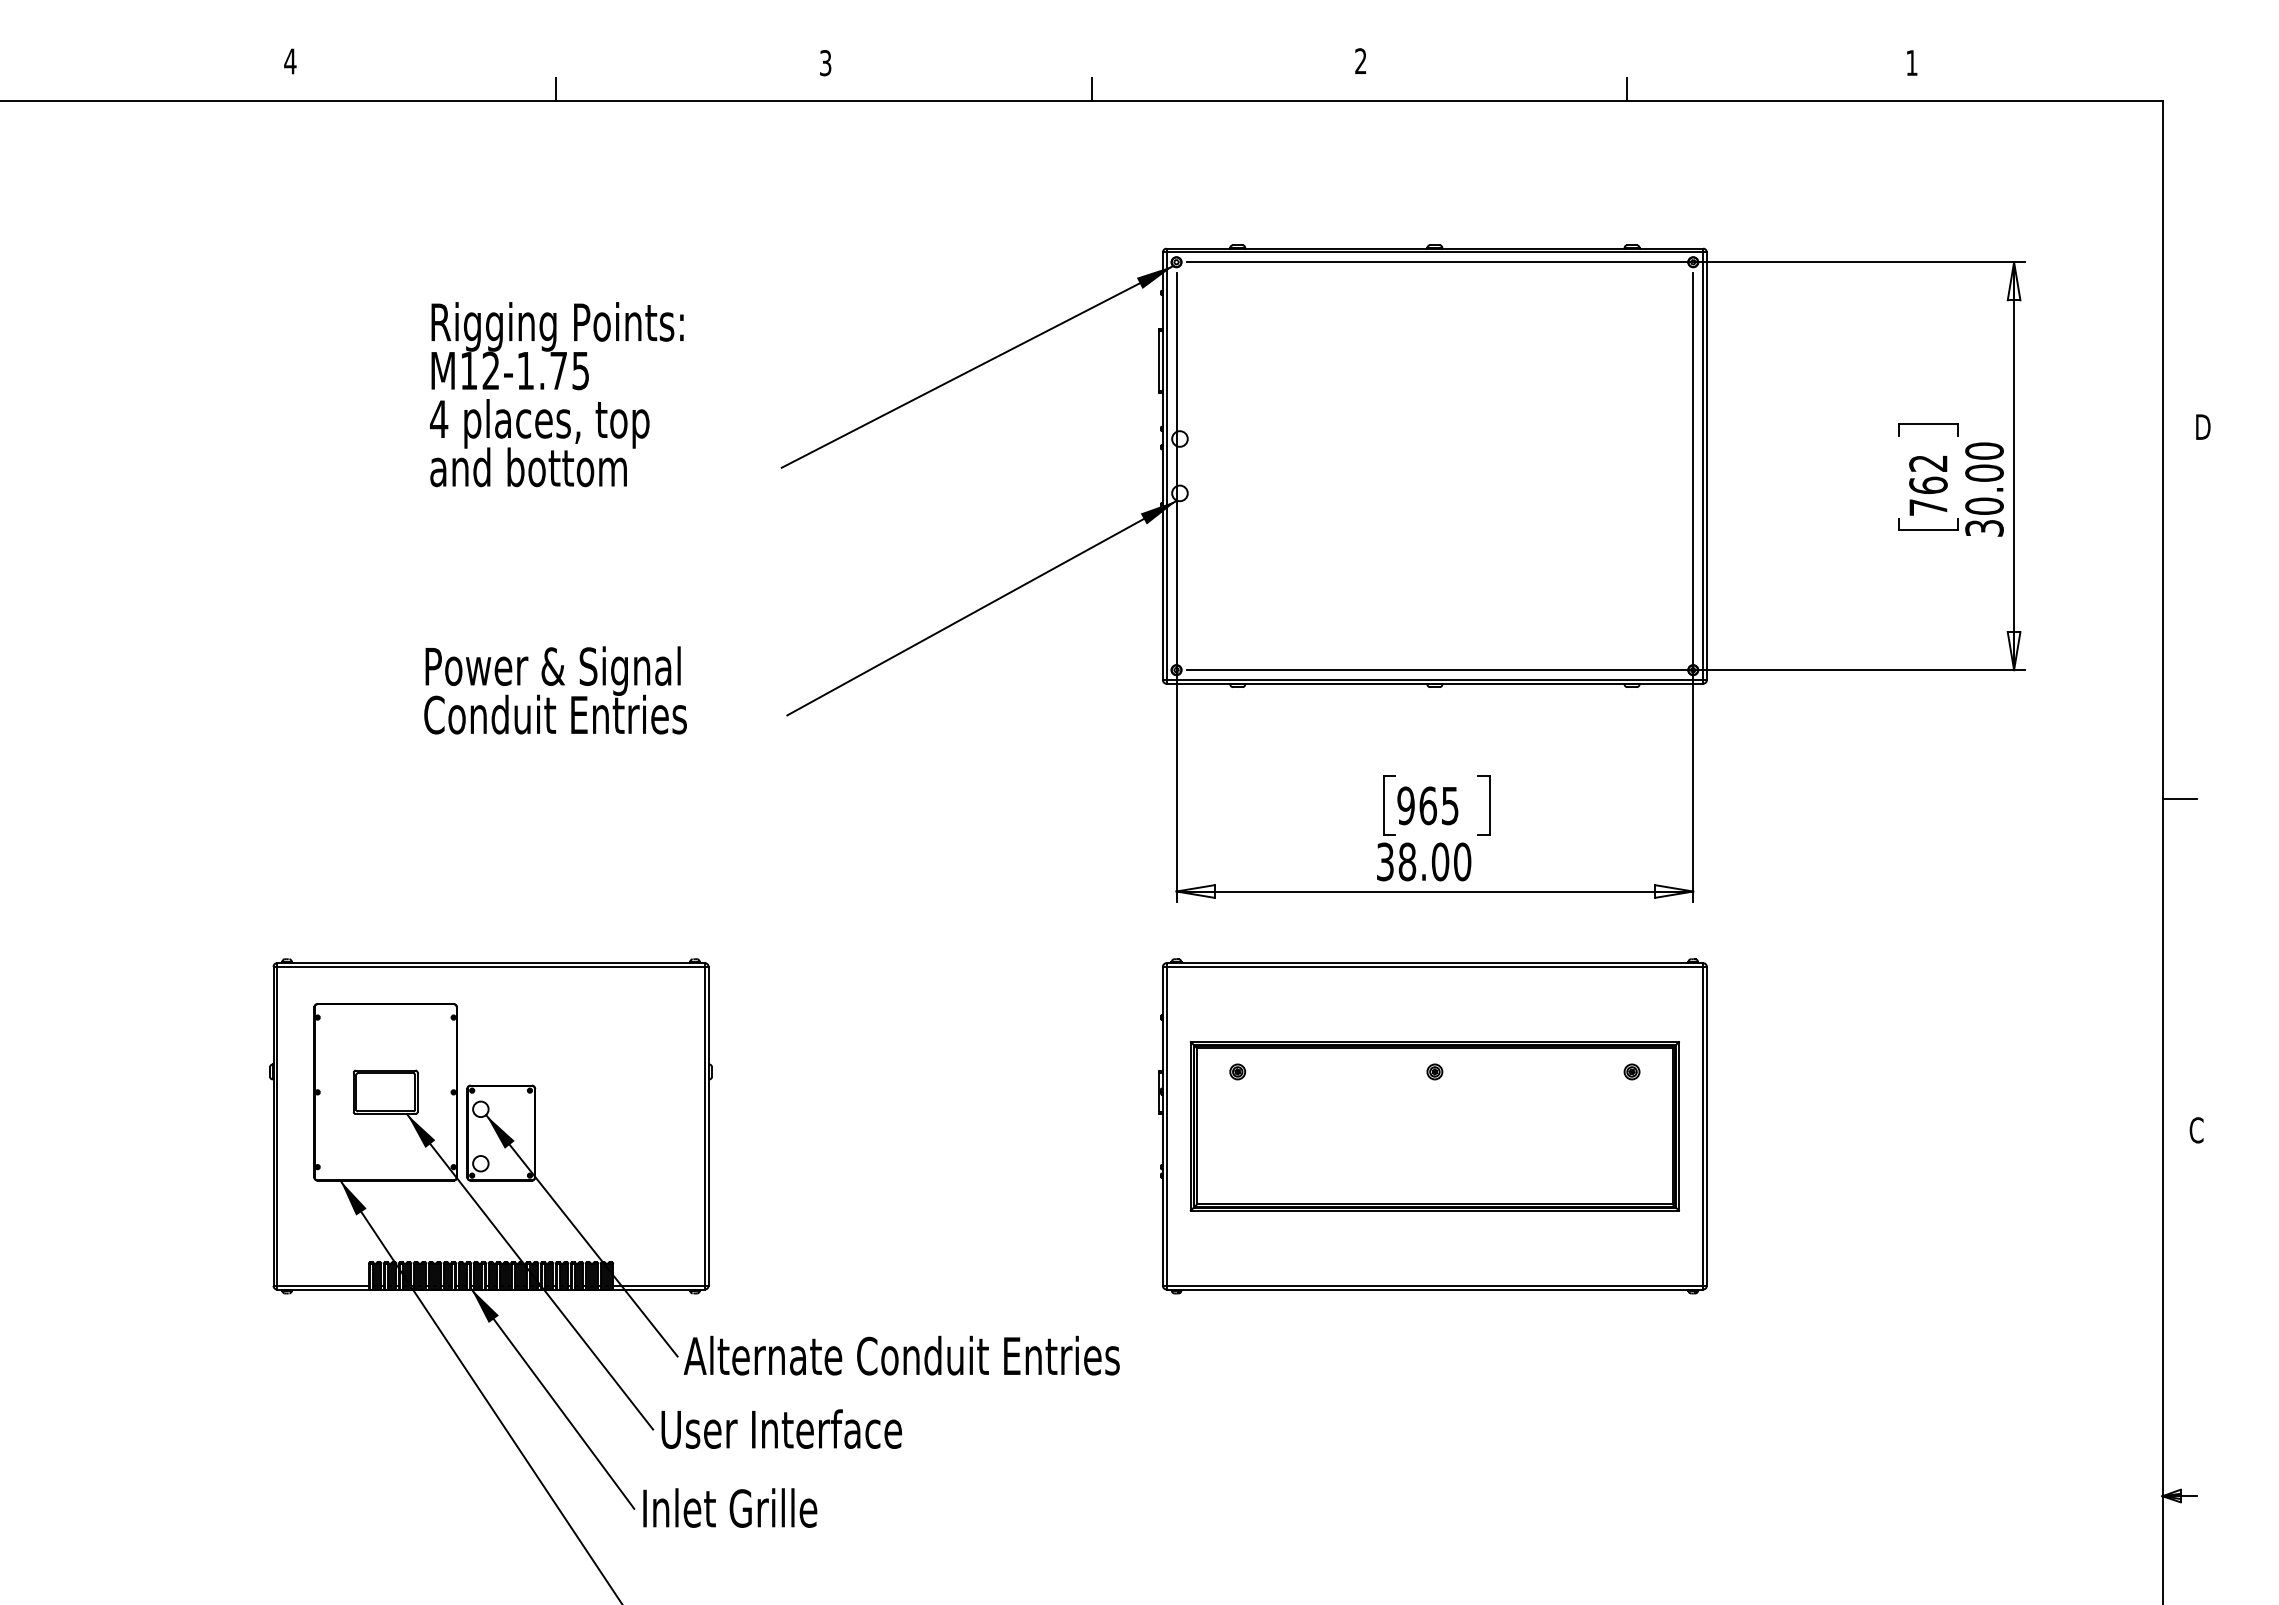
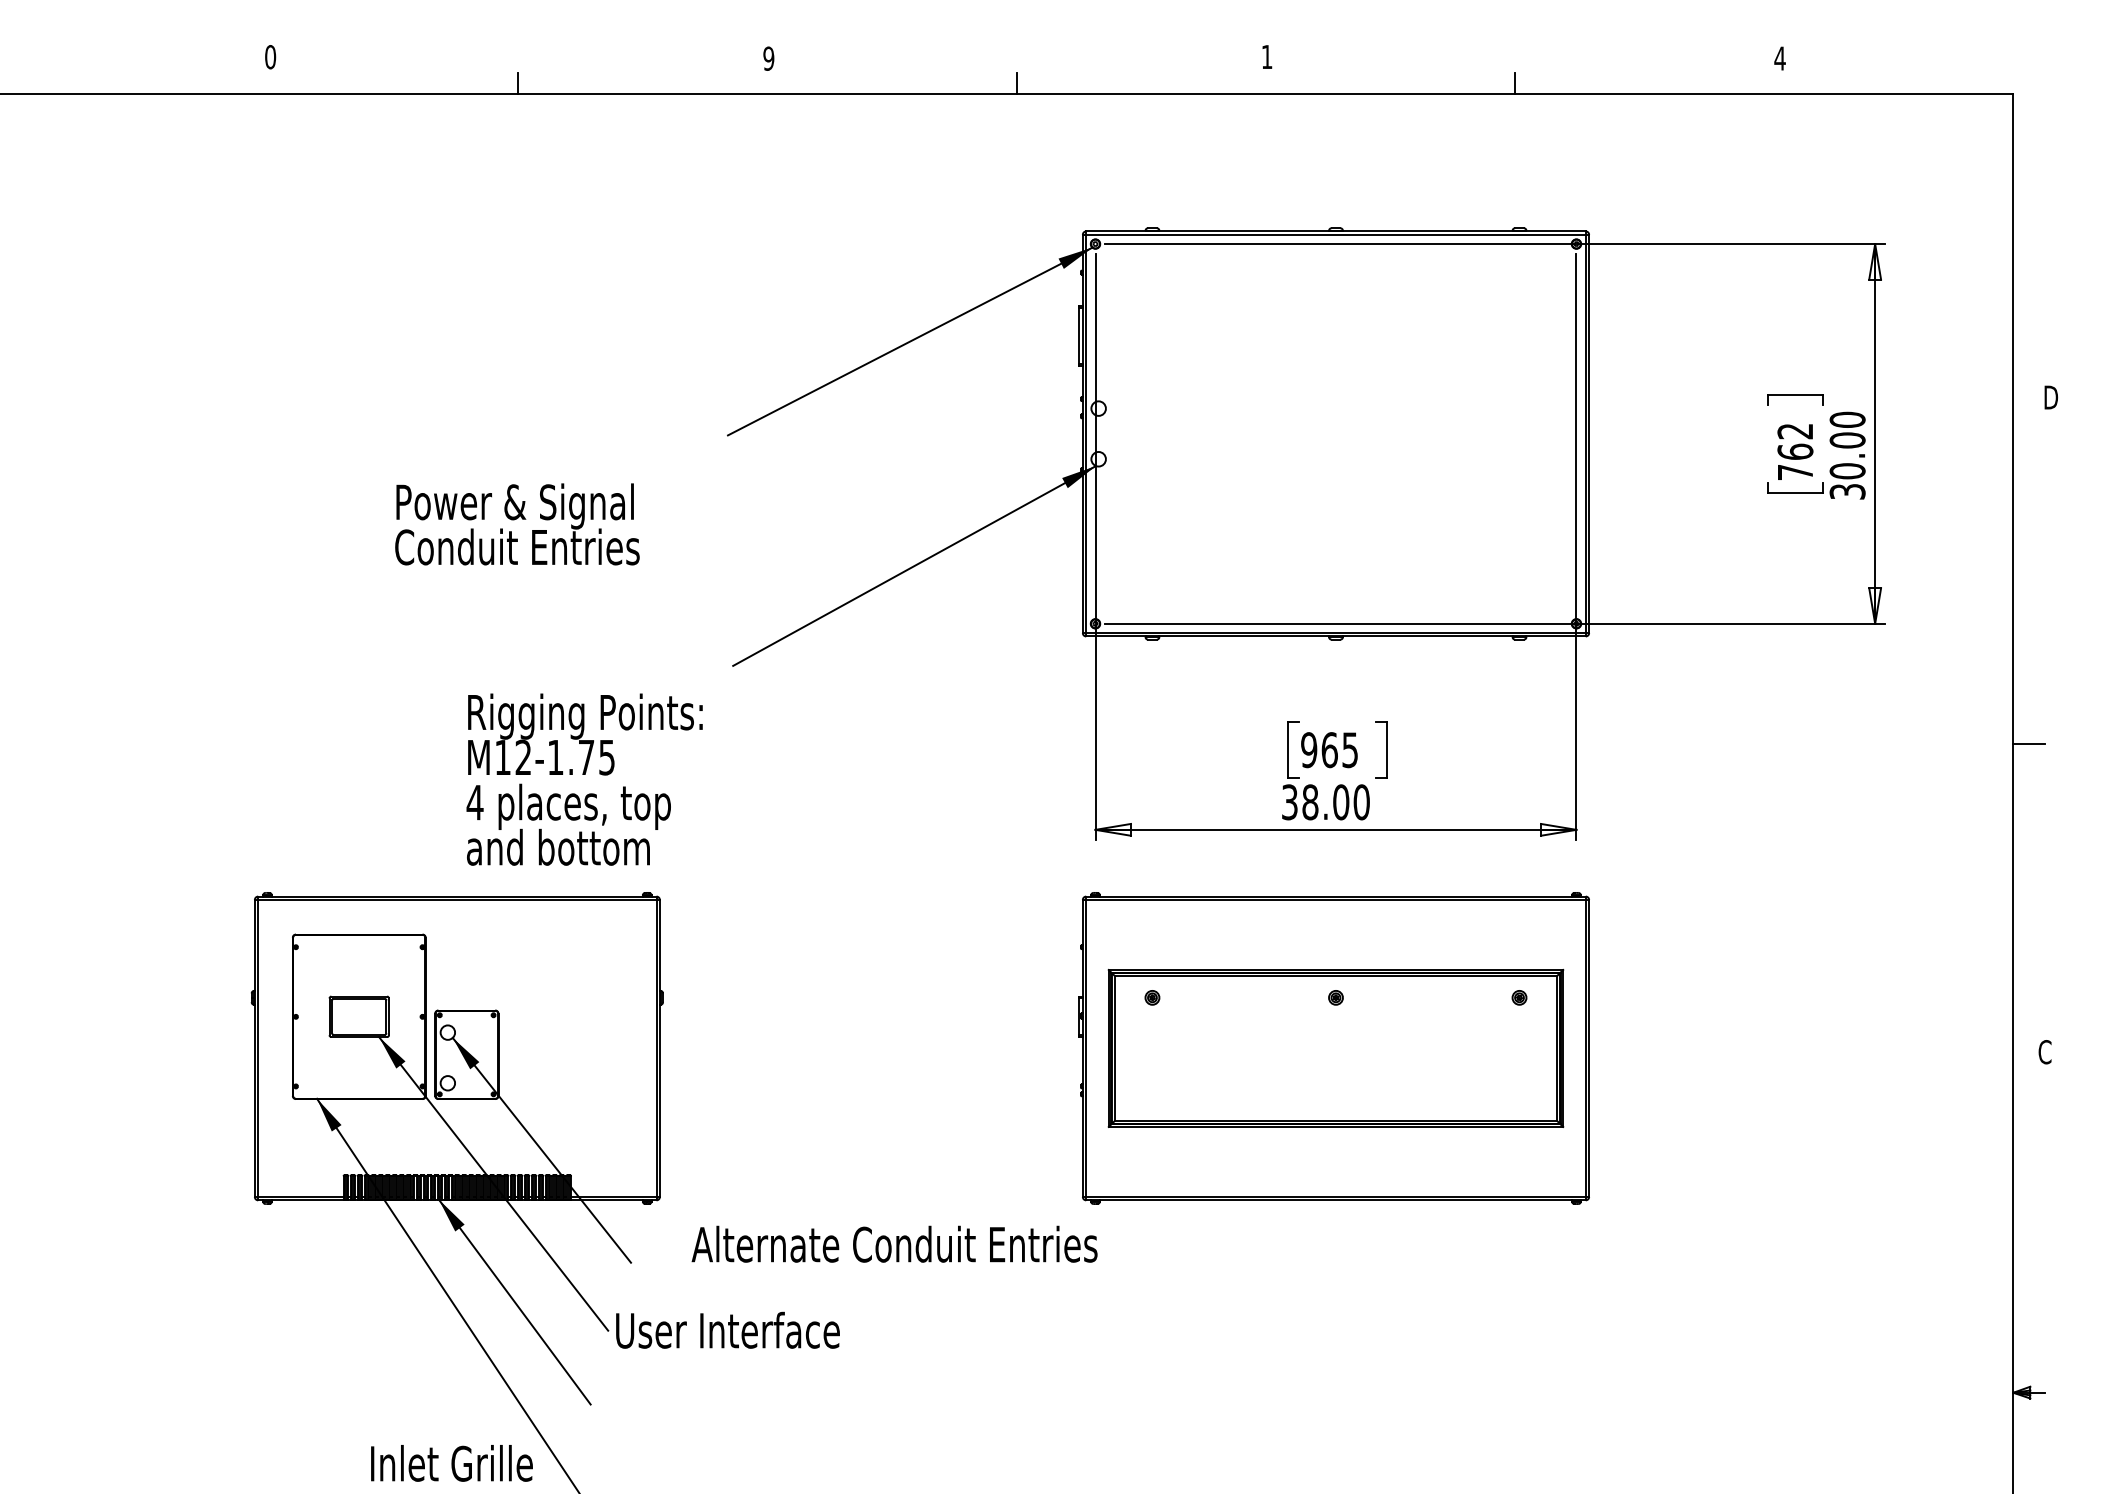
text: (1360, 60) -> (1266, 56), 2 -> 1
text: (290, 61) -> (270, 57), 4 -> 0
text: (1911, 62) -> (1779, 58), 1 -> 4
text: (825, 63) -> (768, 59), 3 -> 9
text: (556, 394) -> (584, 779), moved
text: (555, 690) -> (517, 524), moved
text: (901, 1355) -> (894, 1244), moved
text: (730, 1507) -> (452, 1462), moved

